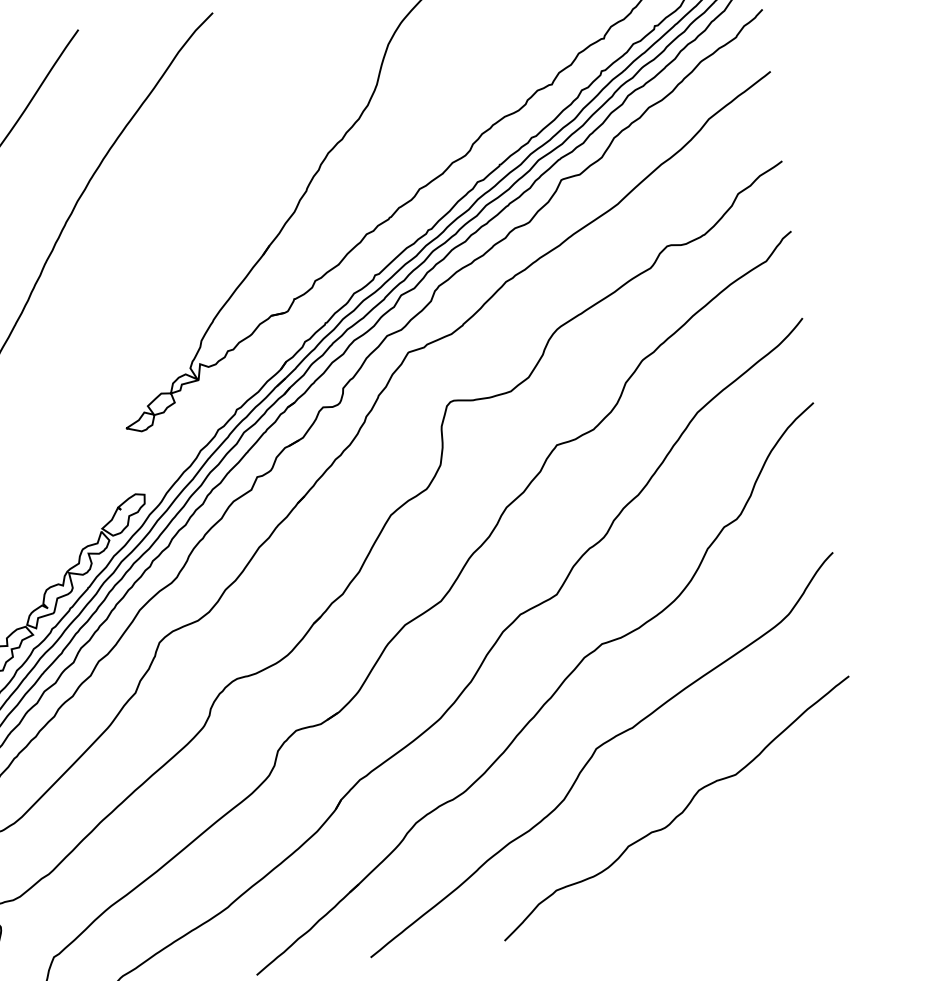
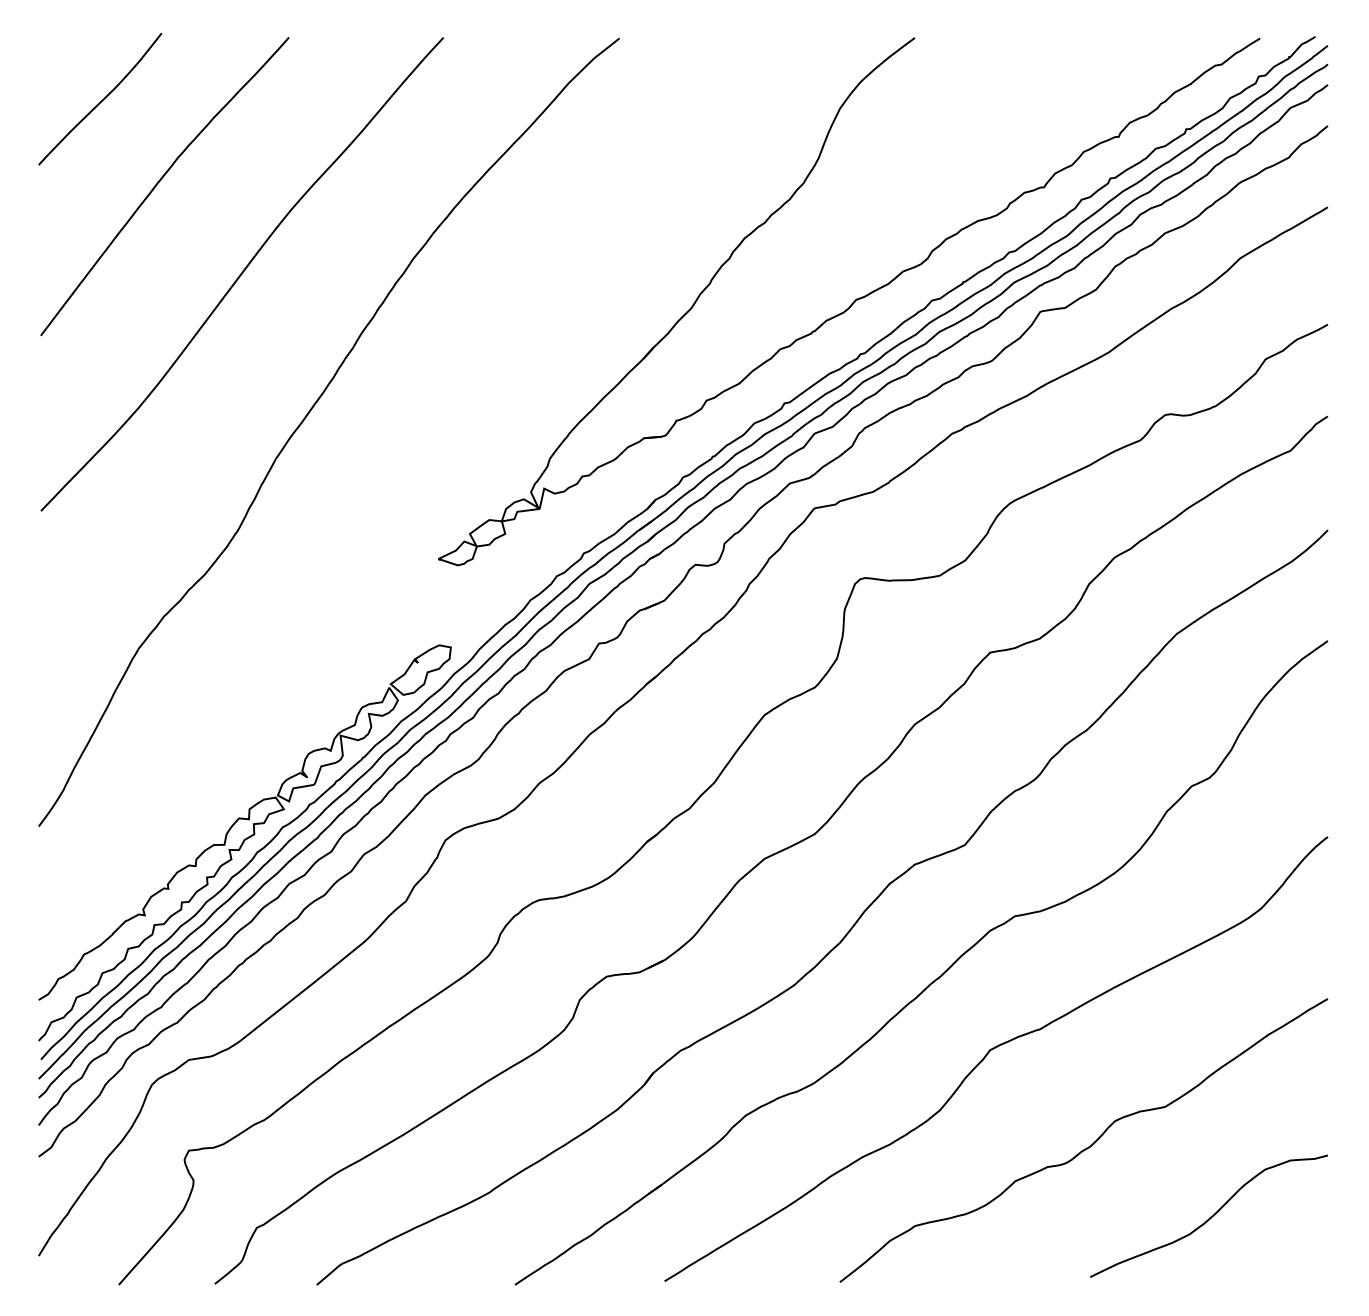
curve: (781, 853) -> (1210, 1216), added

